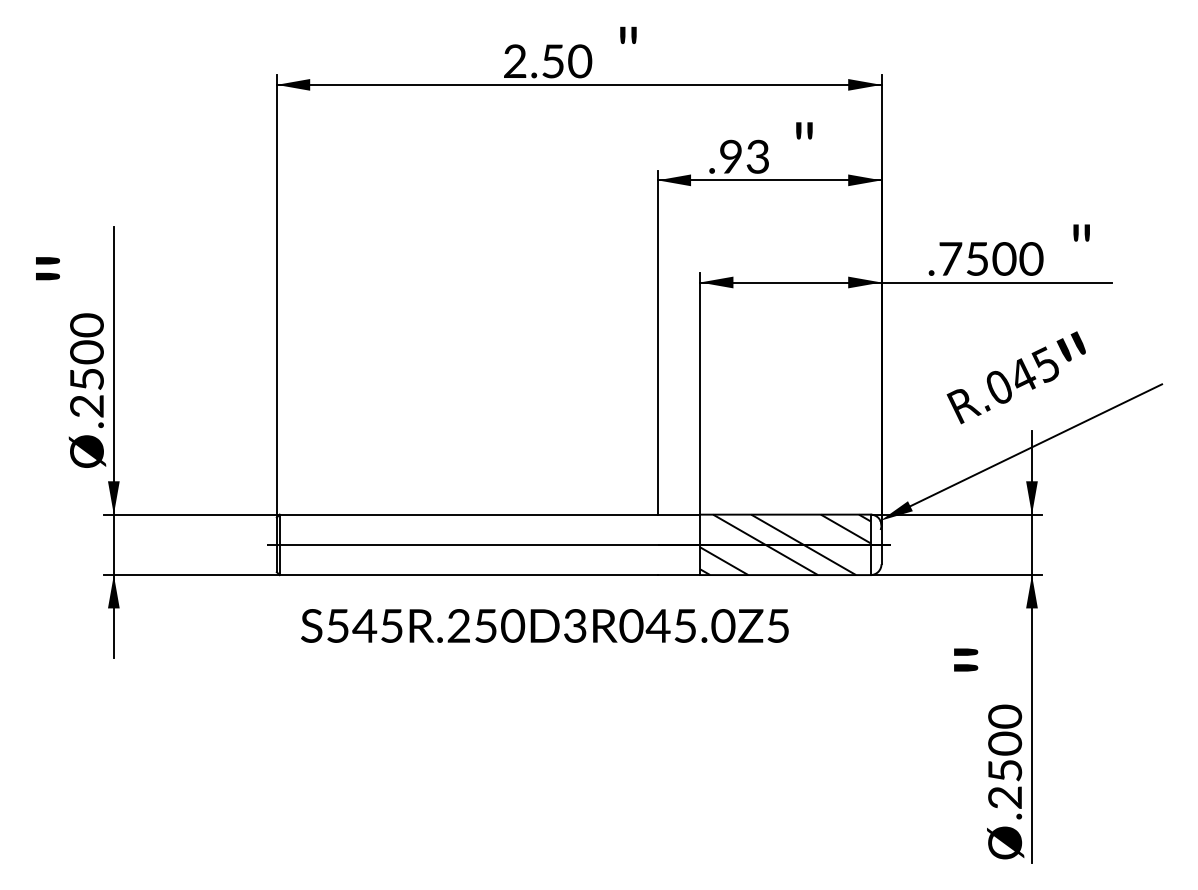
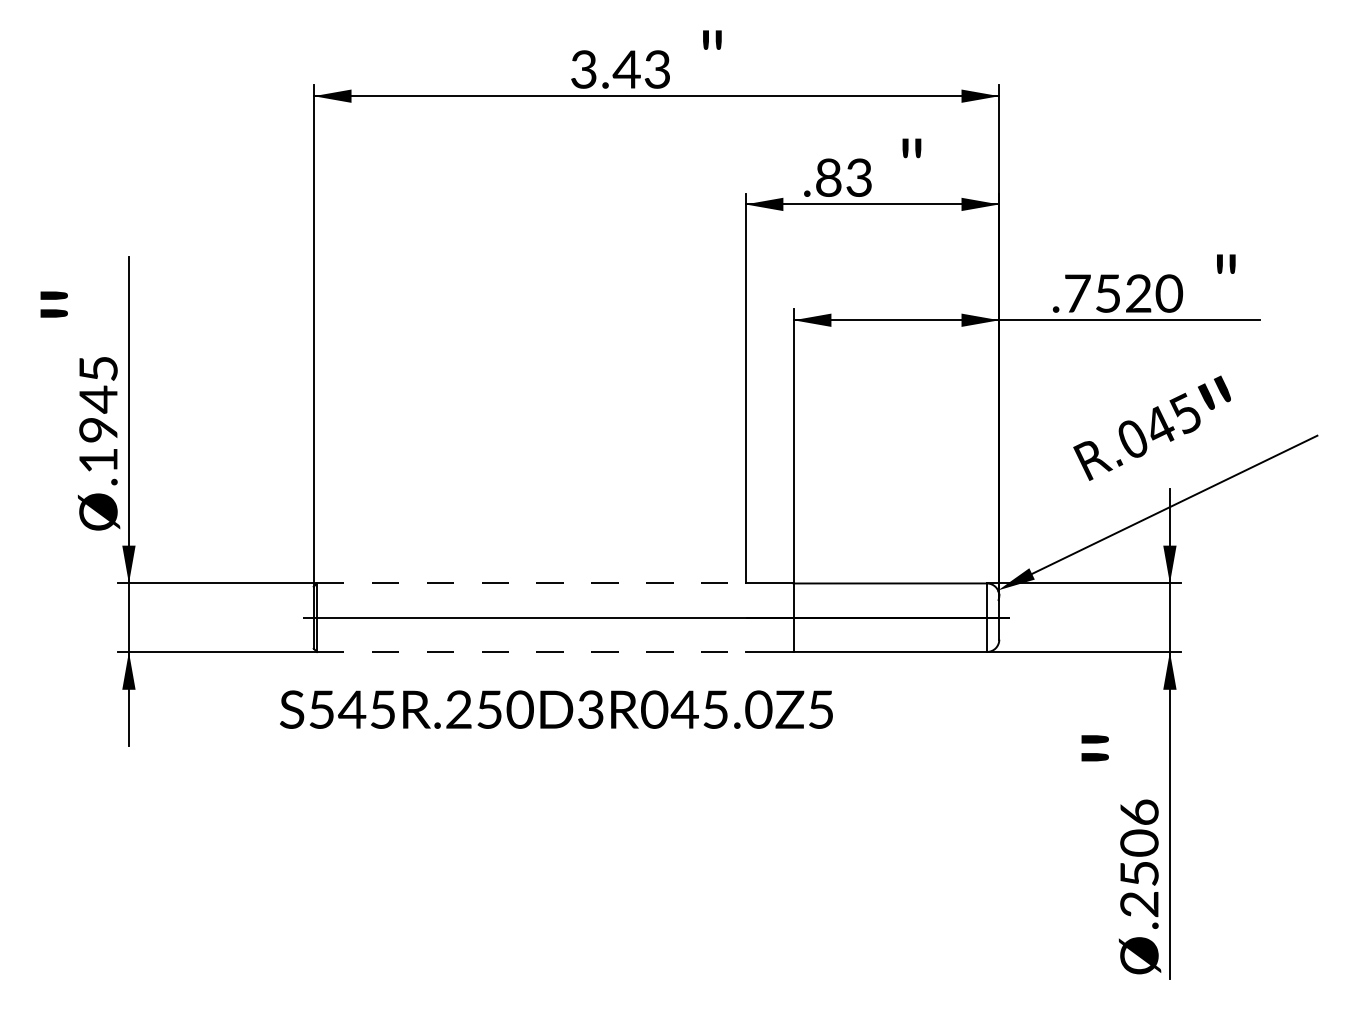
text: (548, 61) -> (621, 69), 2.50 -> 3.43
text: (731, 157) -> (829, 178), .93 -> .83
text: (1004, 258) -> (1138, 293), .7500 -> .7520
text: (86, 365) -> (97, 414), .2500 -> .1945
line: (468, 514) -> (531, 583), solid -> dashed
hatch: (785, 544) -> (890, 617), removed
line: (468, 575) -> (531, 652), solid -> dashed
text: (544, 625) -> (555, 709), moved
text: (1004, 716) -> (1138, 812), .2500 -> .2506

